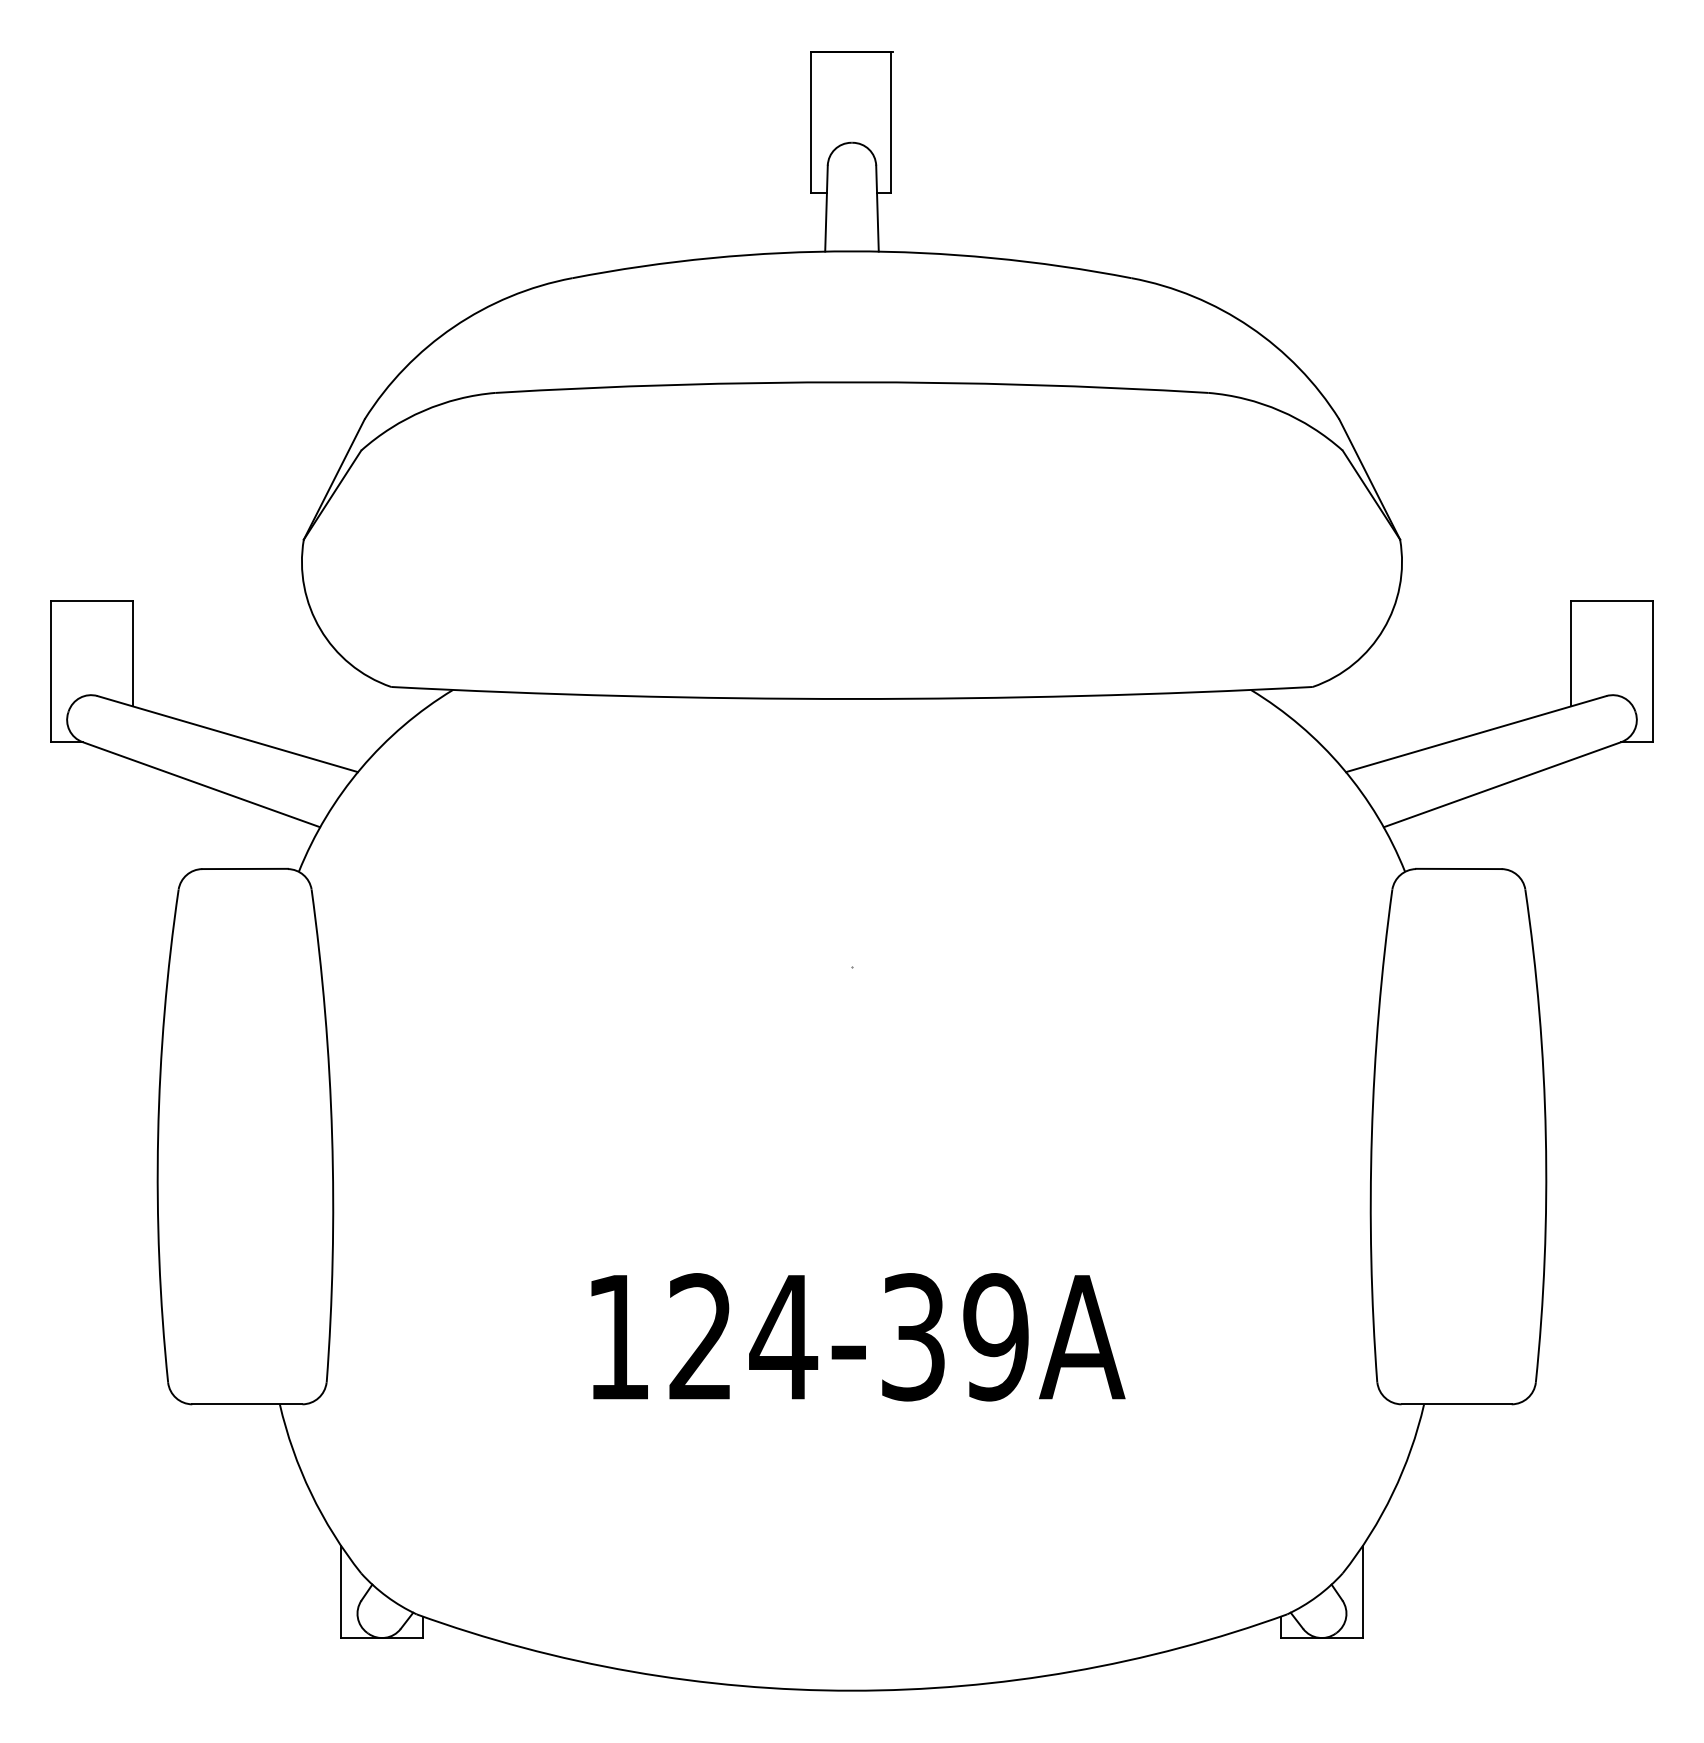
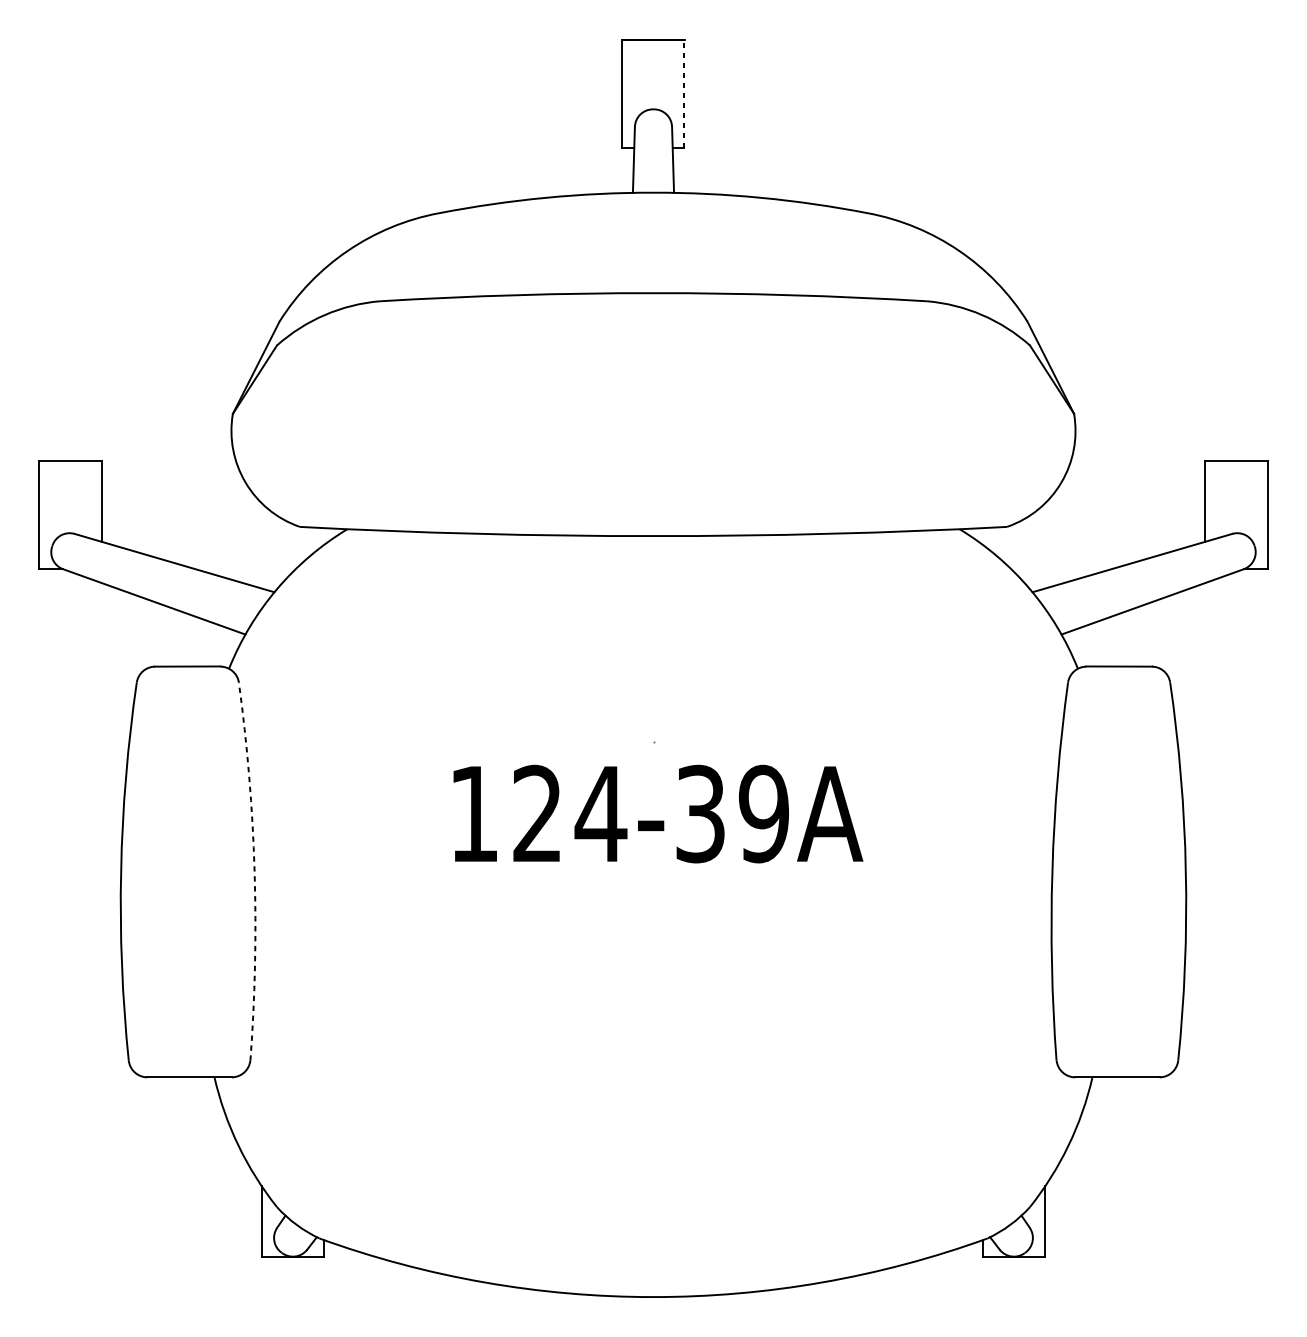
line: (891, 122) -> (683, 93), solid -> dashed
arc: (332, 1135) -> (254, 871), solid -> dashed
text: (858, 1337) -> (658, 814), moved

